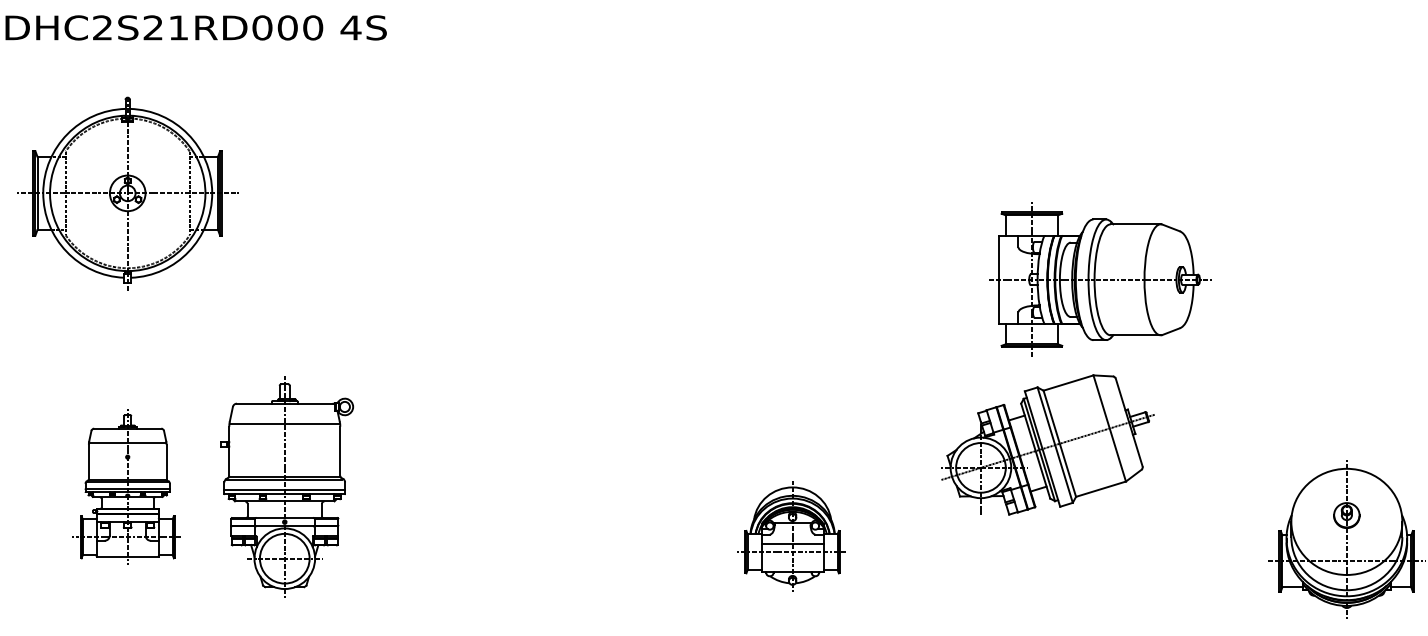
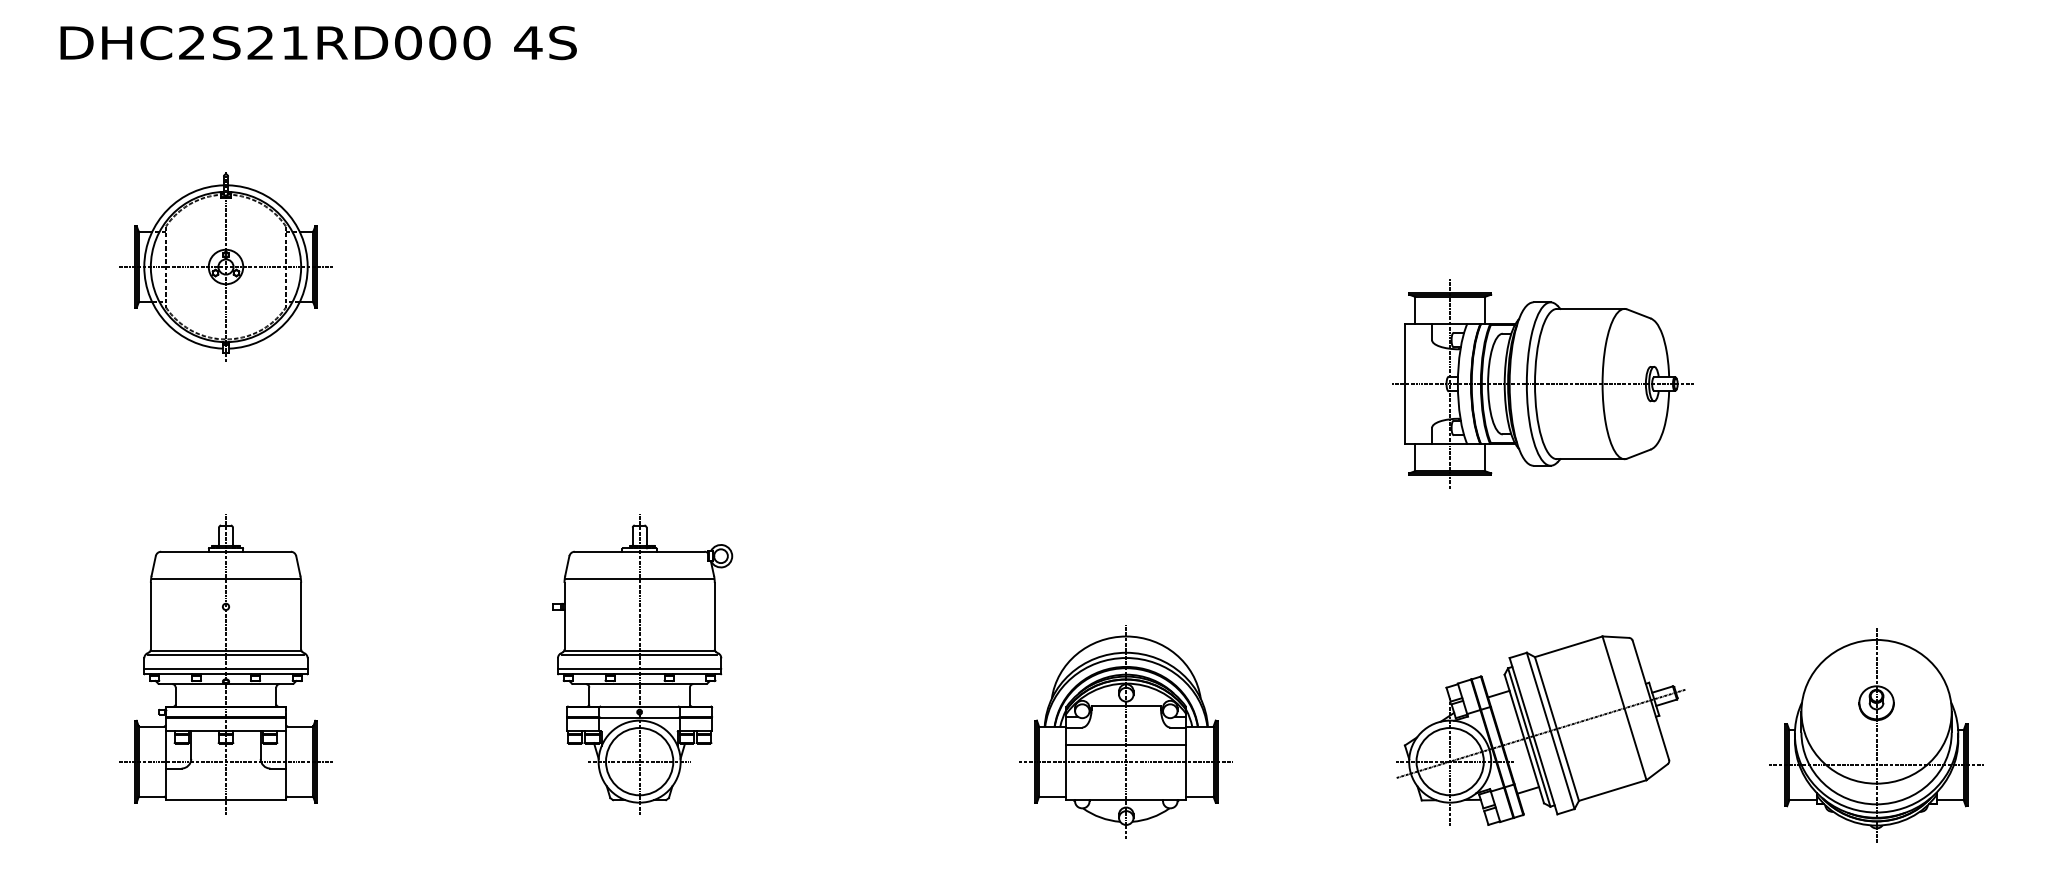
part: (127, 192) -> (225, 266), size x0.71
part: (1047, 444) -> (1540, 730), moved
part: (127, 486) -> (225, 664), size x1.43
part: (286, 486) -> (642, 664), moved
part: (792, 536) -> (1125, 731), size x1.43

